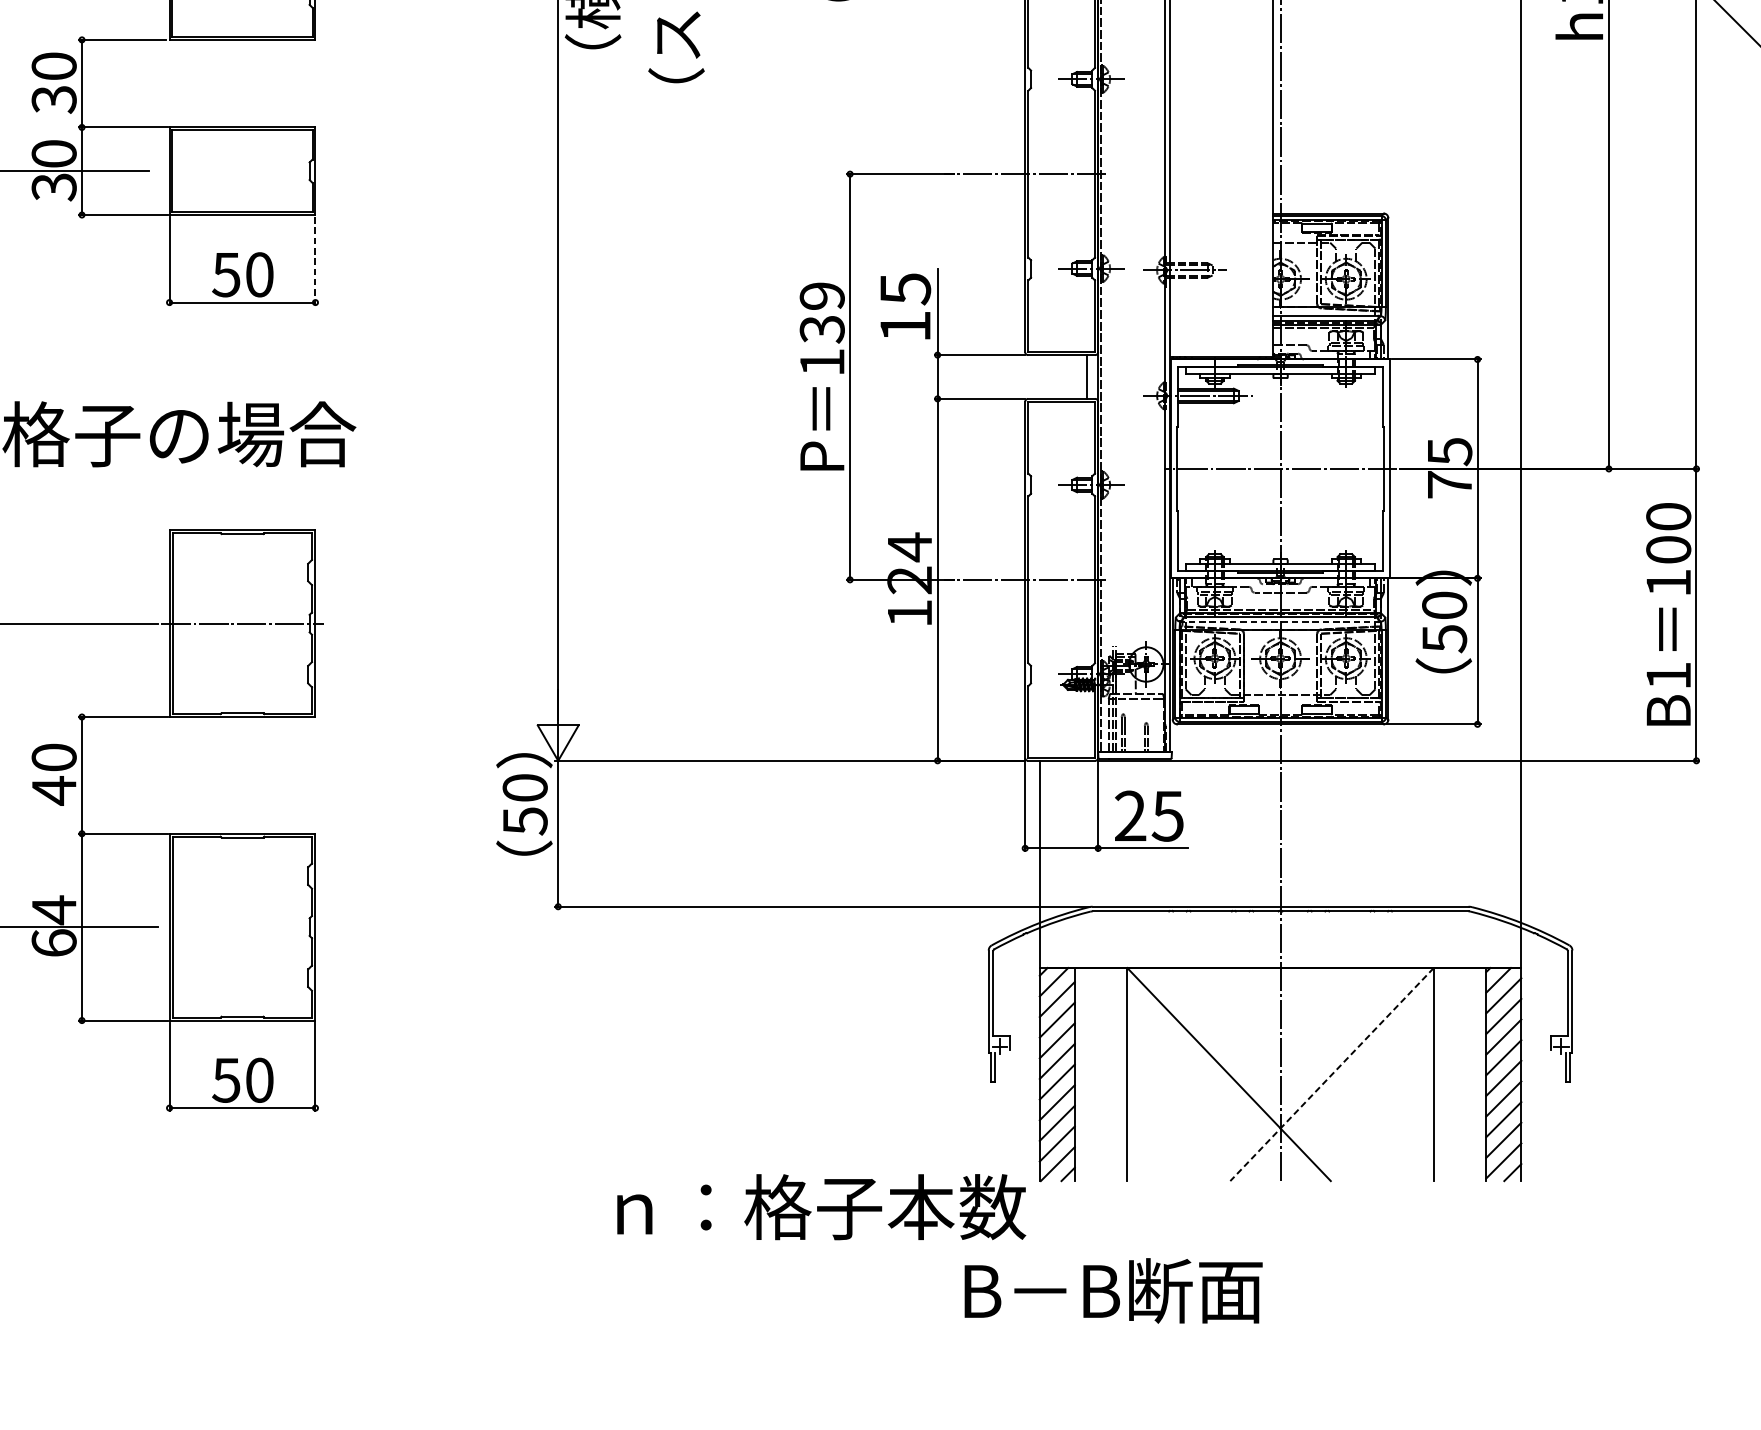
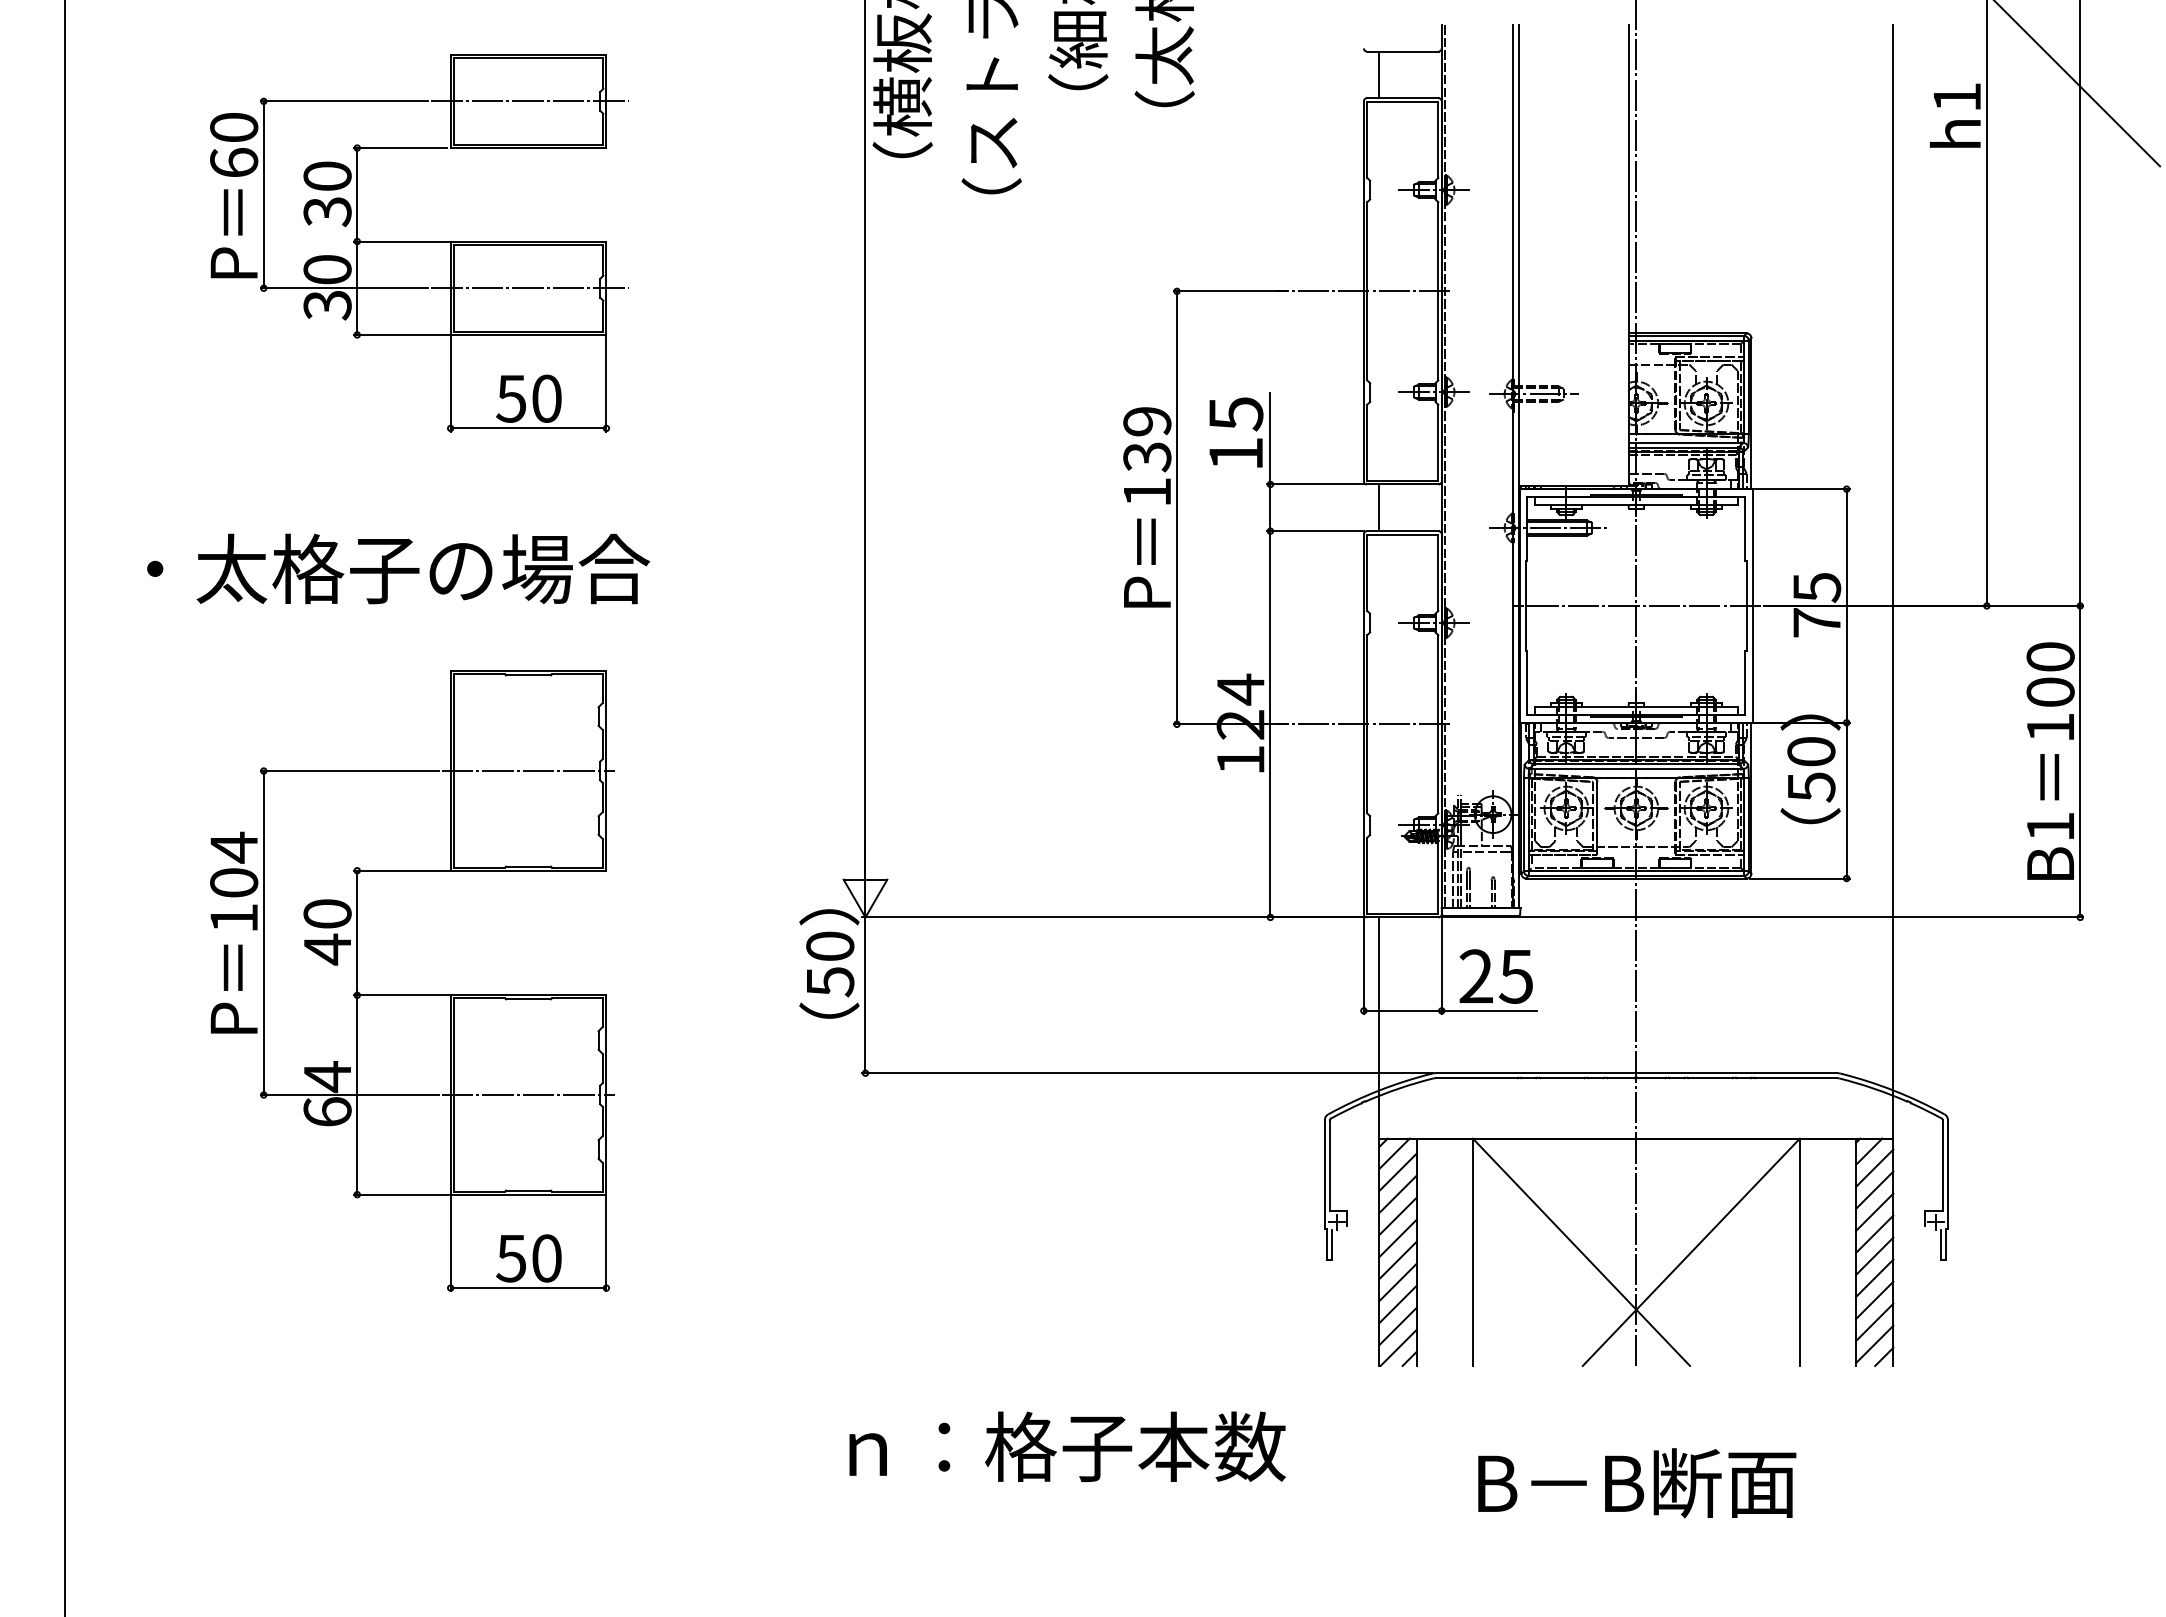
line: (244, 171) -> (530, 288), added
line: (315, 261) -> (606, 384), dashed -> solid
line: (1086, 376) -> (1379, 507), moved
line: (1280, 621) -> (1636, 768), dashed -> solid
line: (242, 926) -> (528, 1094), added
line: (1332, 1074) -> (1691, 1252), dashed -> solid
text: (821, 1206) -> (1067, 1446), moved
text: (1113, 1291) -> (1637, 1483), moved

